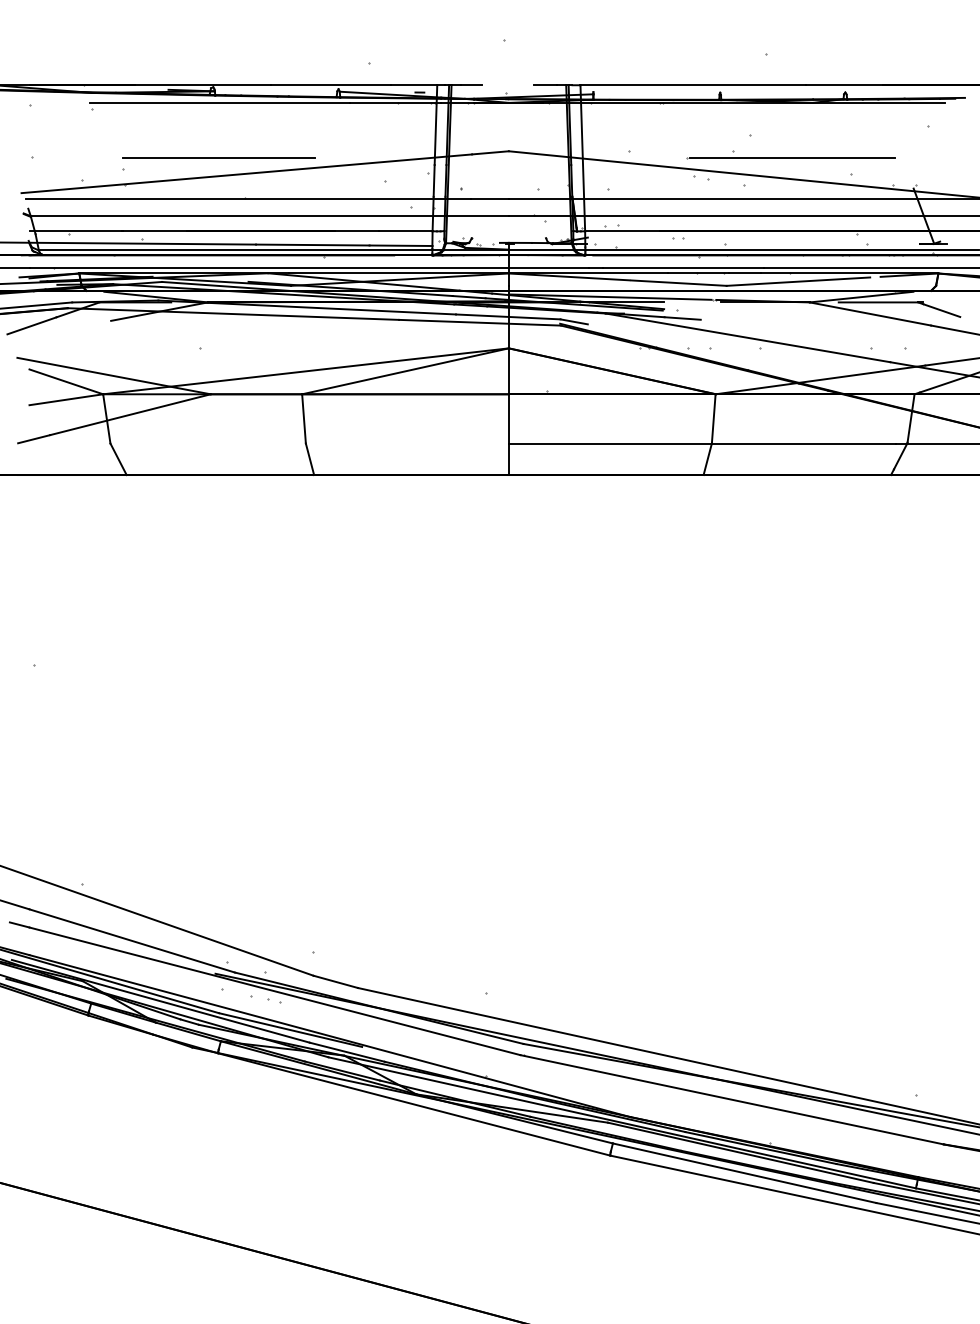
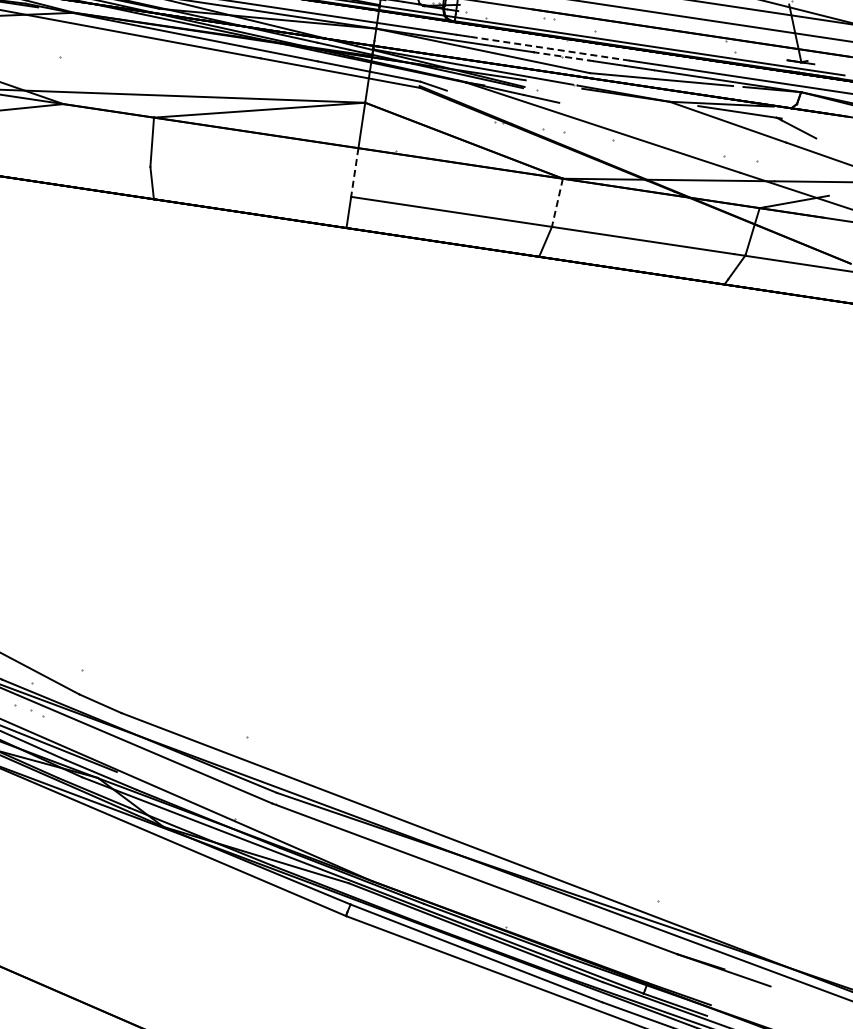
line: (683, 267) -> (549, 48), solid -> dashed
line: (697, 273) -> (562, 56), solid -> dashed
line: (508, 418) -> (354, 172), solid -> dashed
line: (713, 418) -> (557, 202), solid -> dashed

